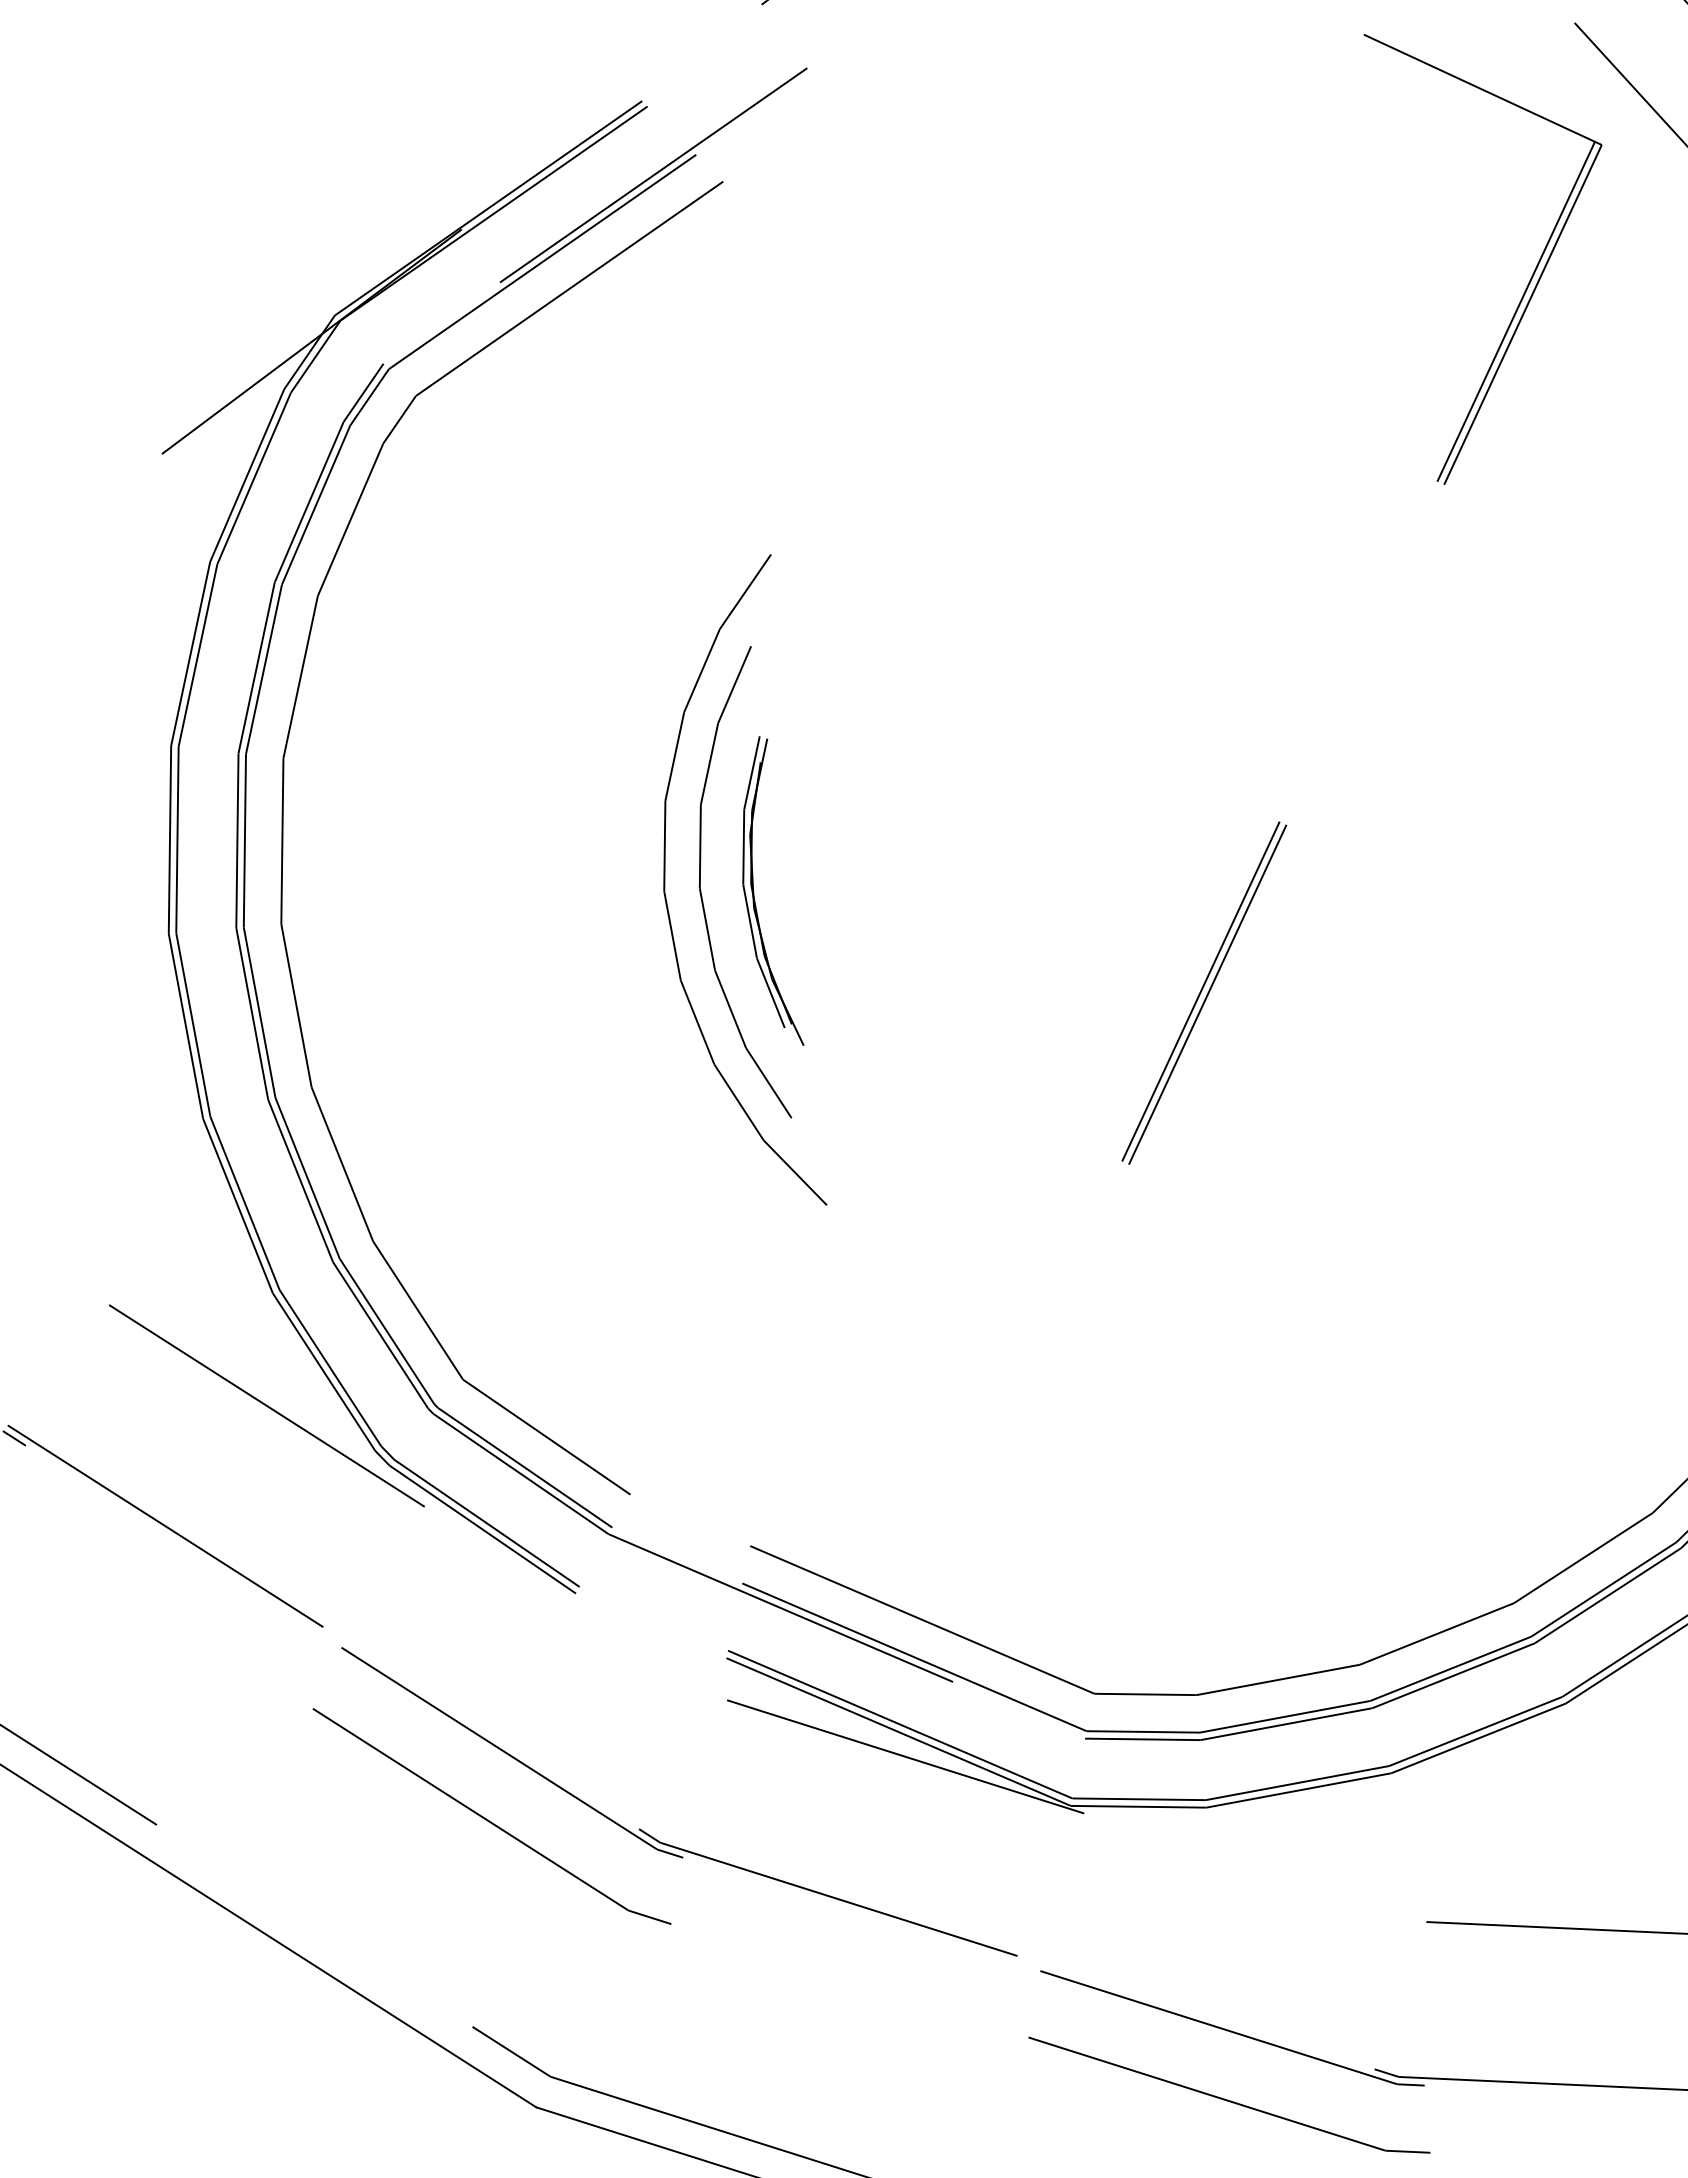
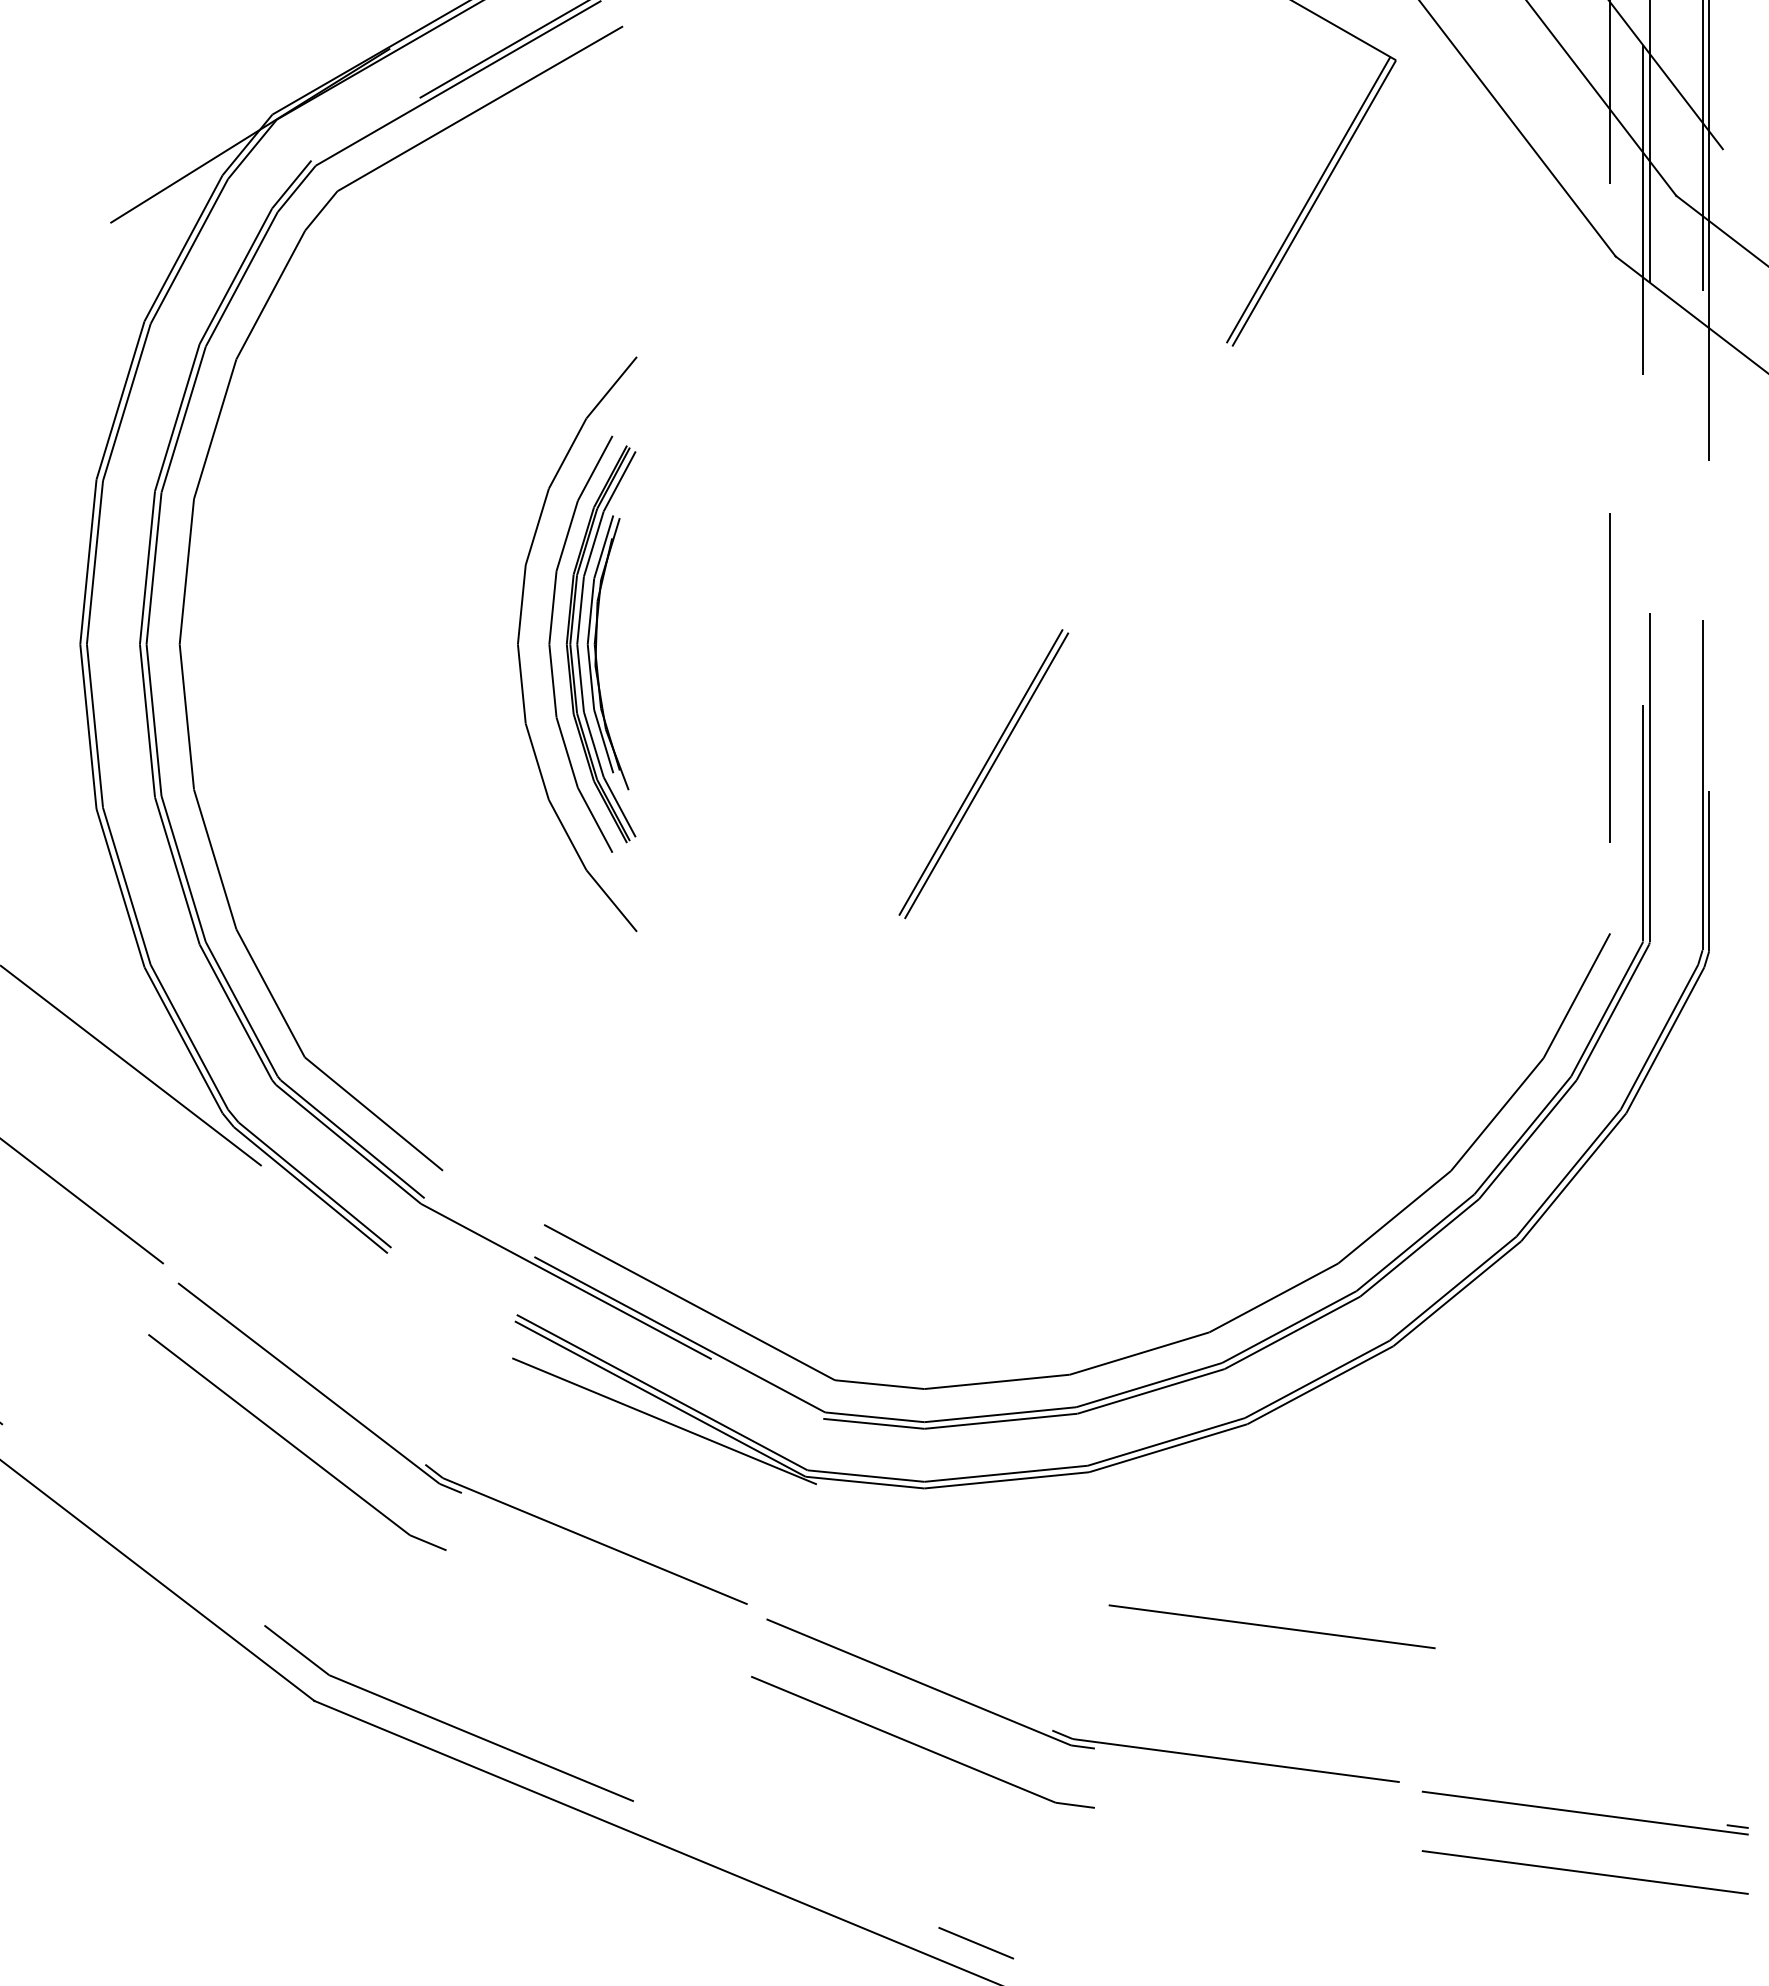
part: (732, 885) -> (578, 644), added

